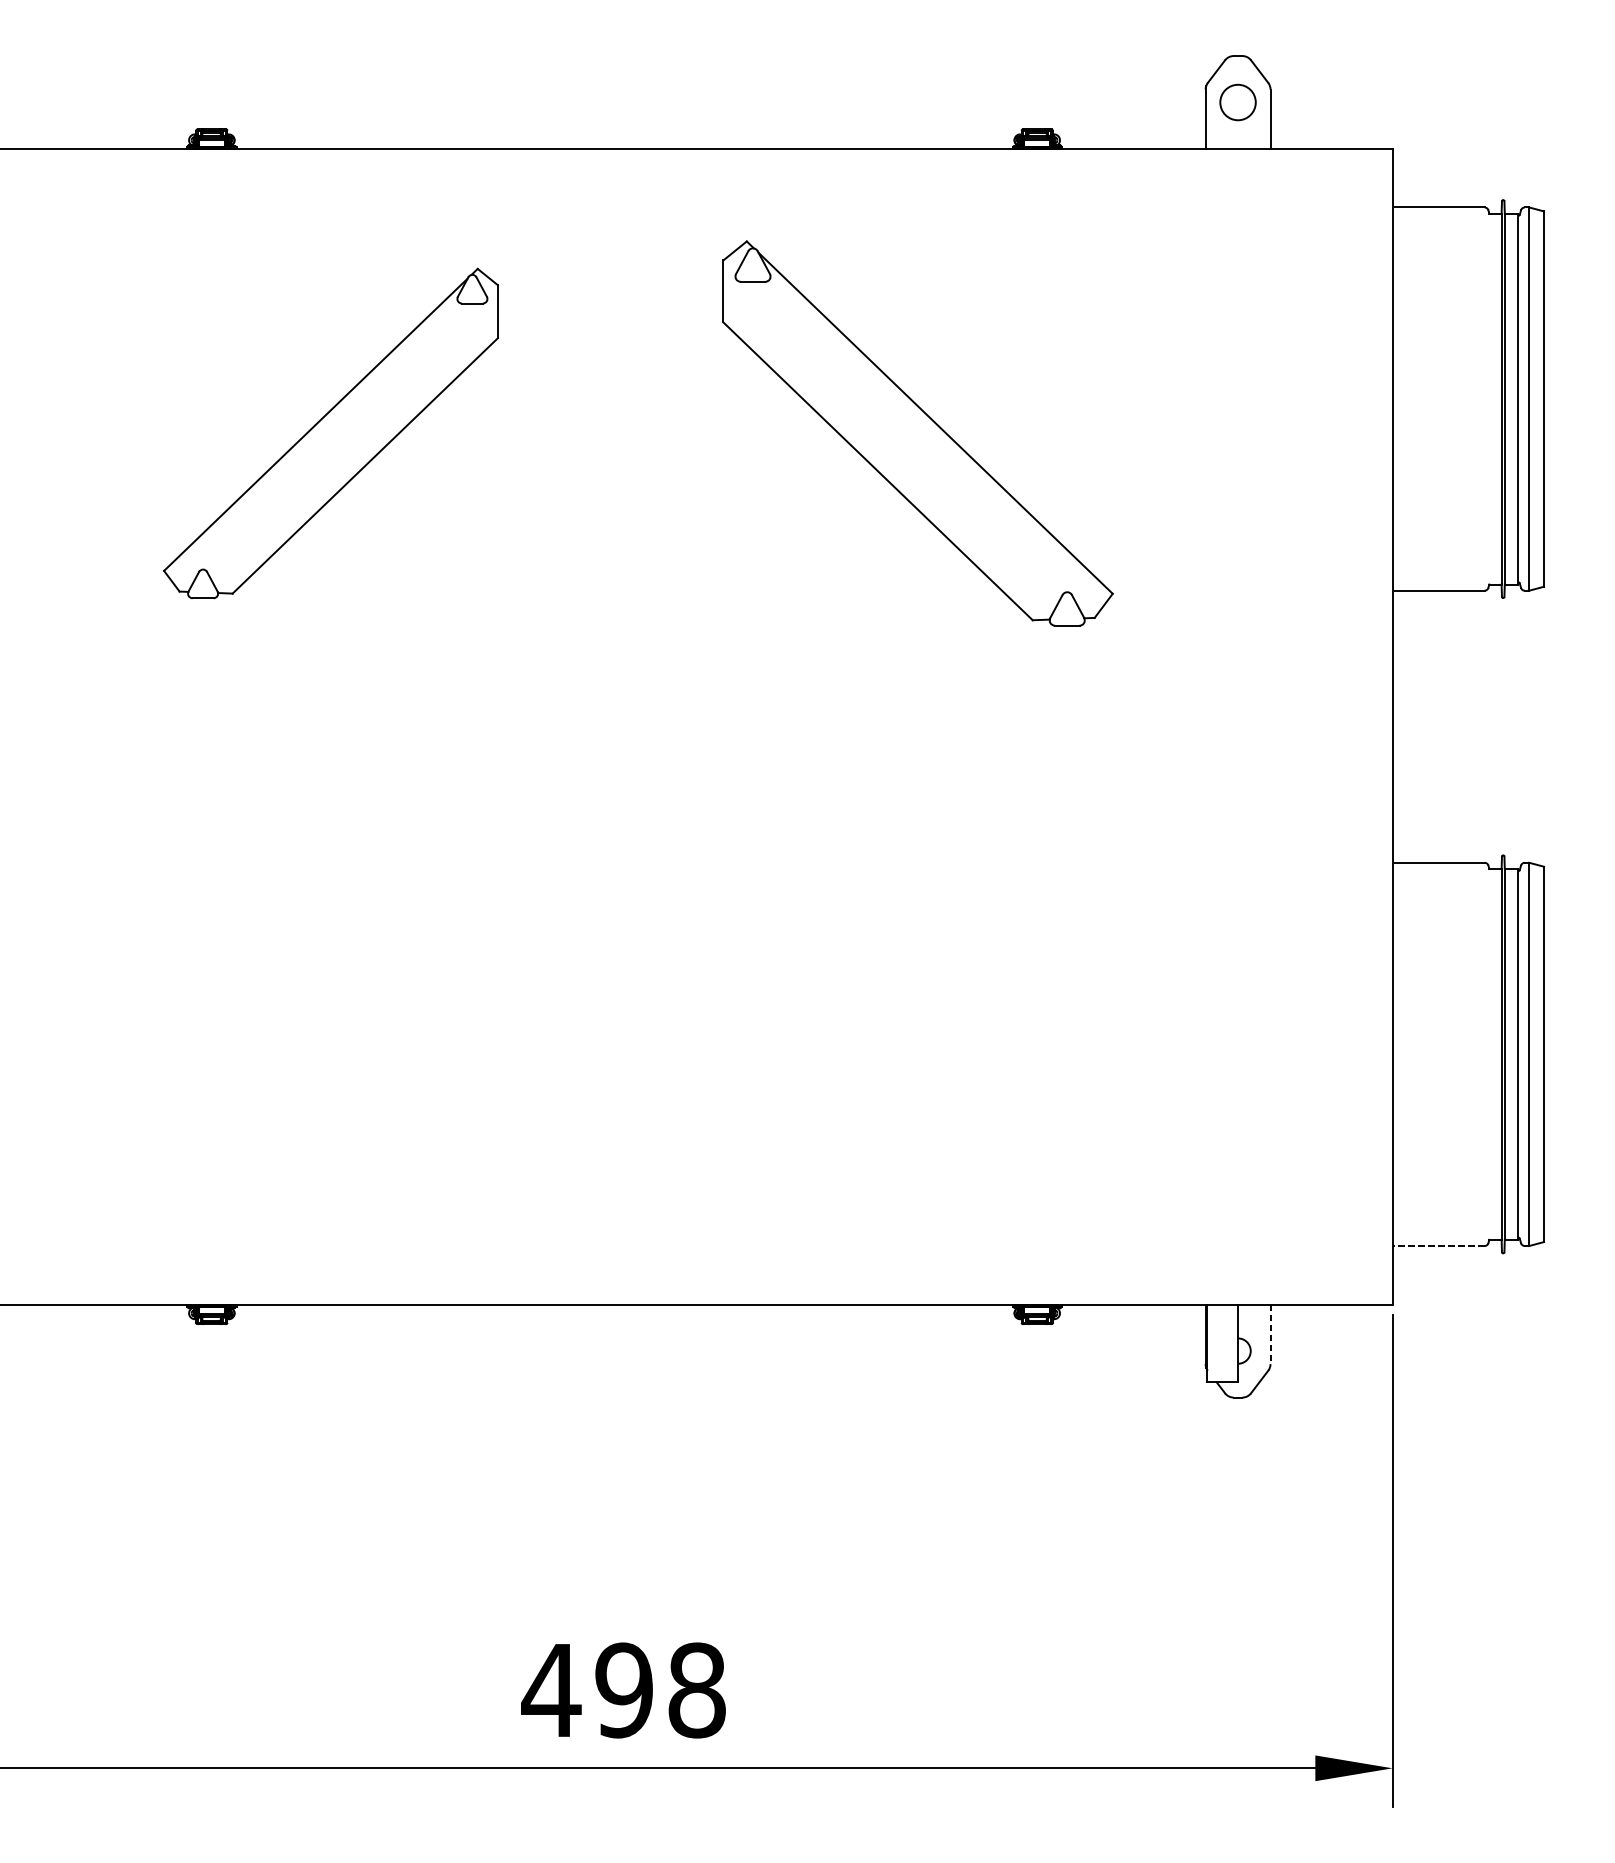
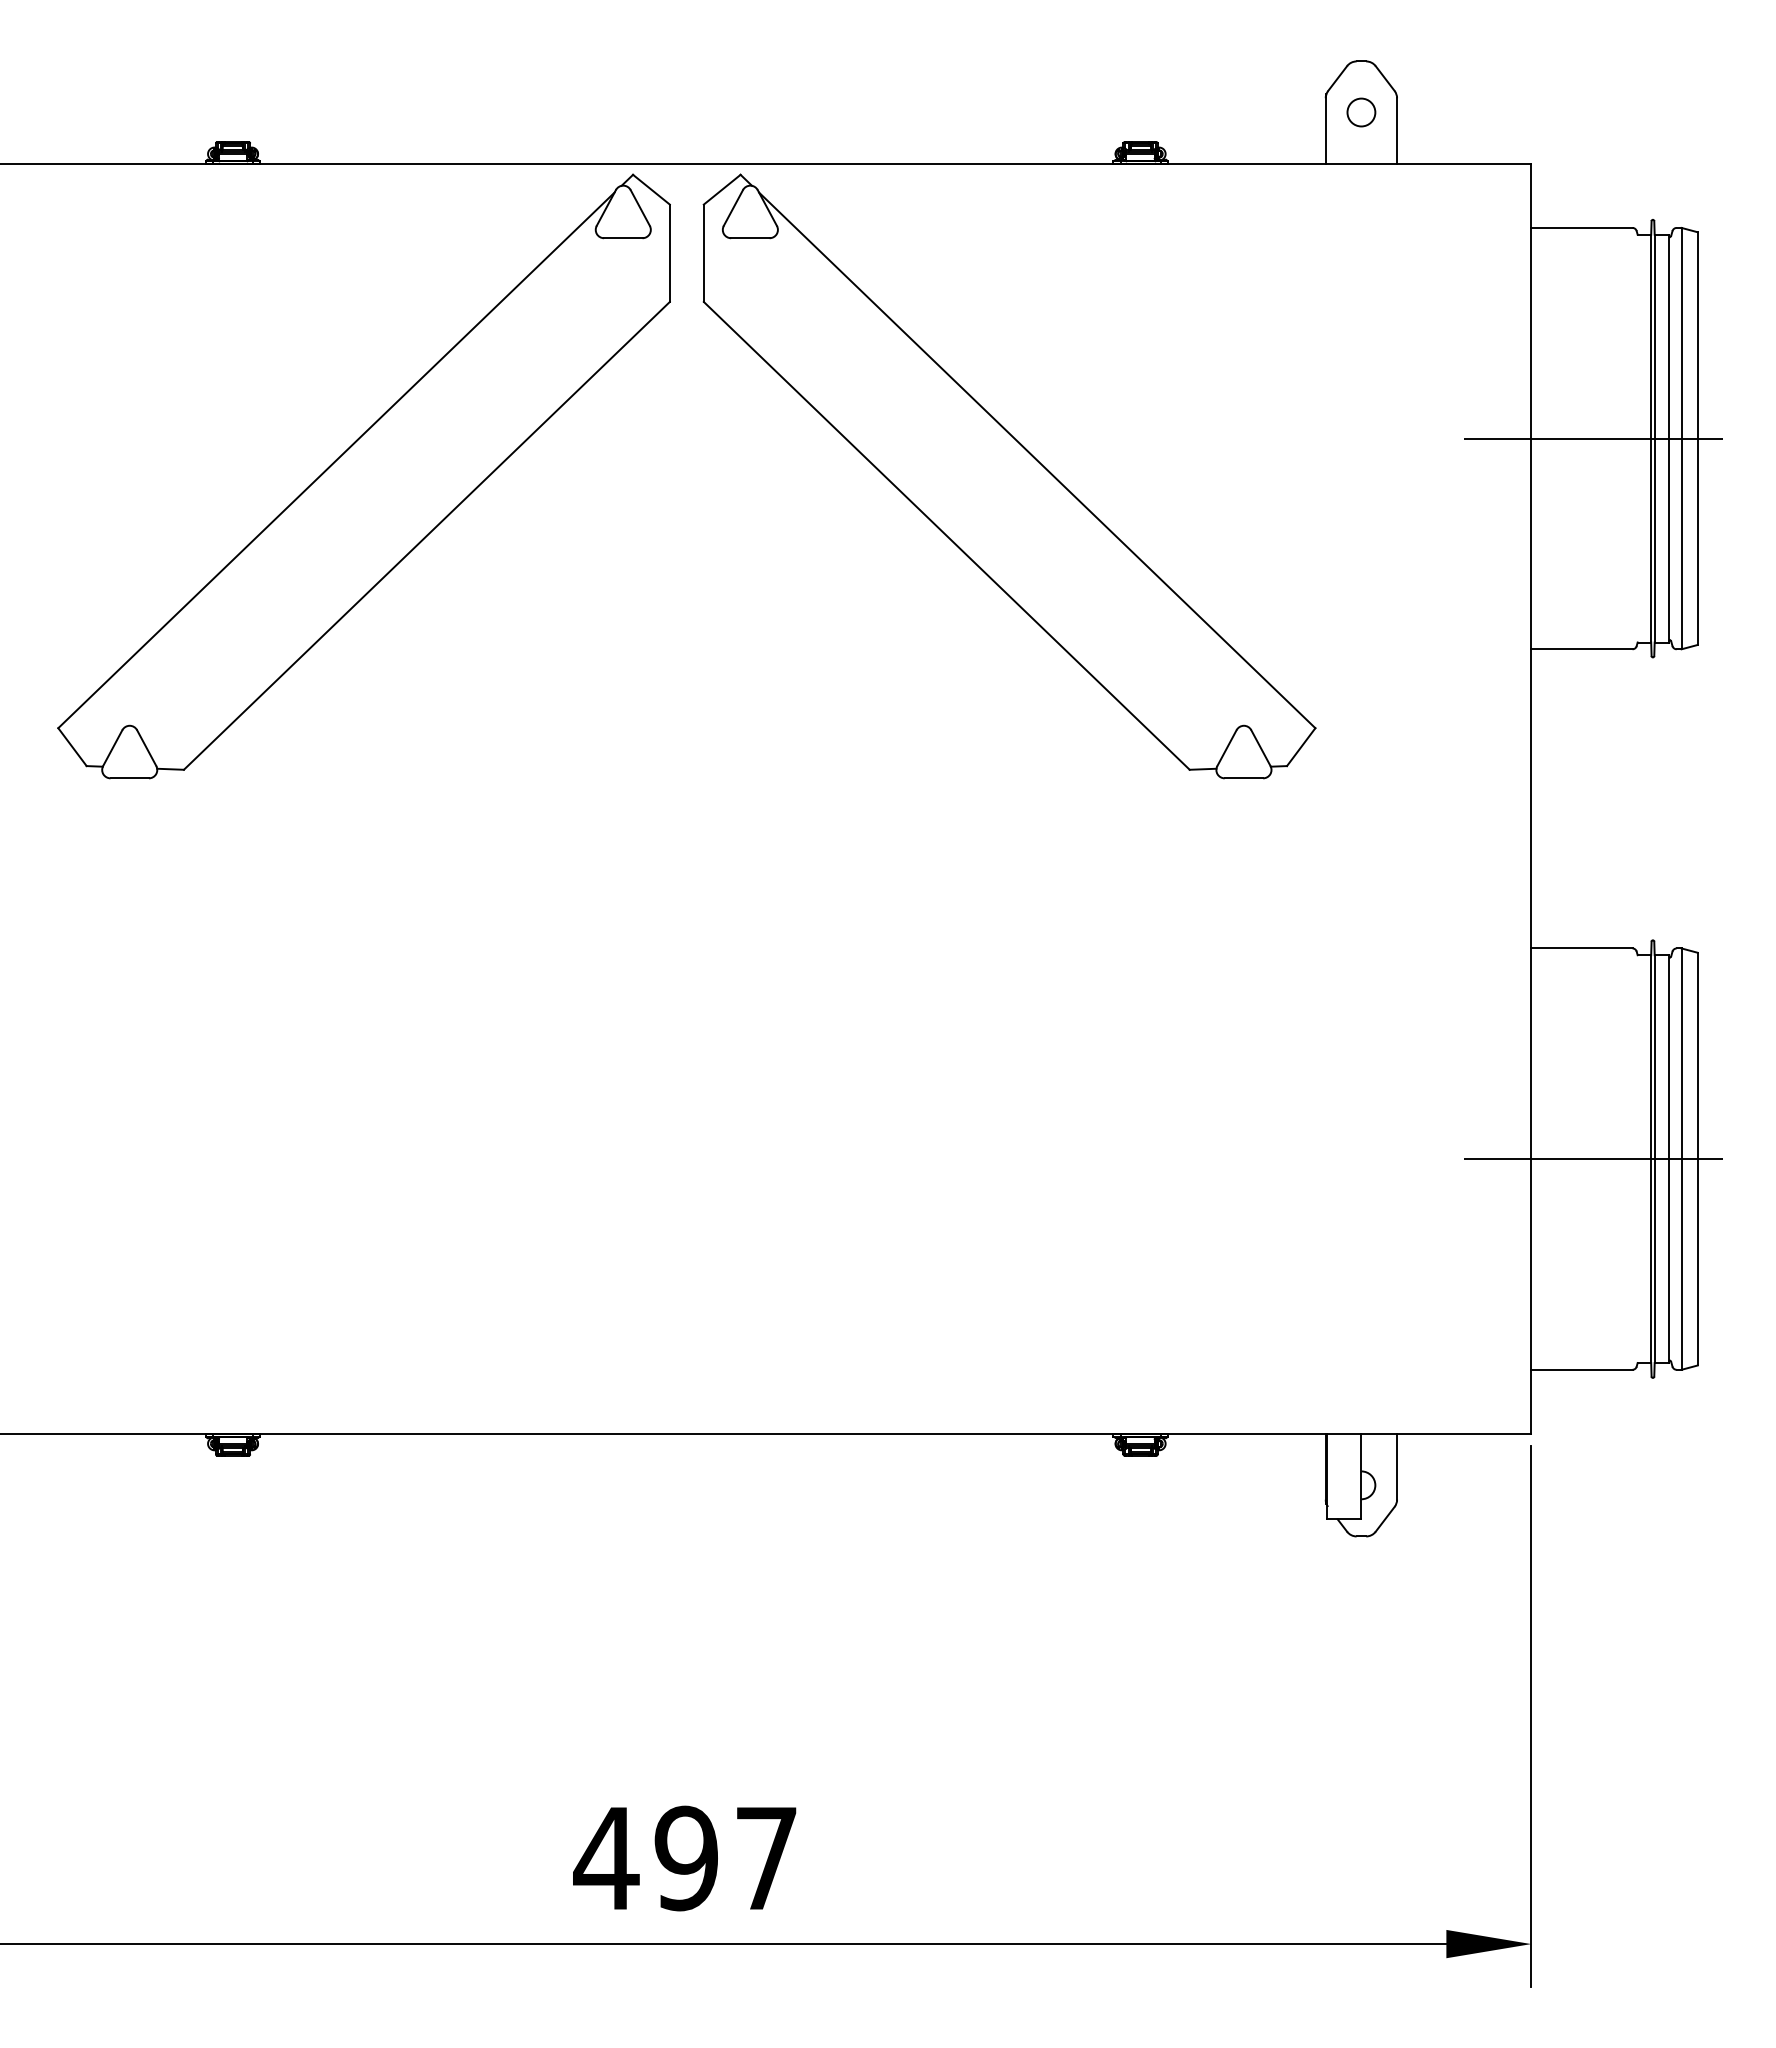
circle: (1238, 102) -> (1361, 112), size x0.71
line: (1449, 398) -> (1593, 438), added
part: (330, 433) -> (363, 476), size x1.67
part: (918, 433) -> (1009, 476), size x1.43
line: (1449, 1054) -> (1593, 1159), added
line: (1438, 1245) -> (1581, 1369), dashed -> solid
line: (1270, 1334) -> (1397, 1467), dashed -> solid
text: (696, 1690) -> (766, 1858), 498 -> 497

